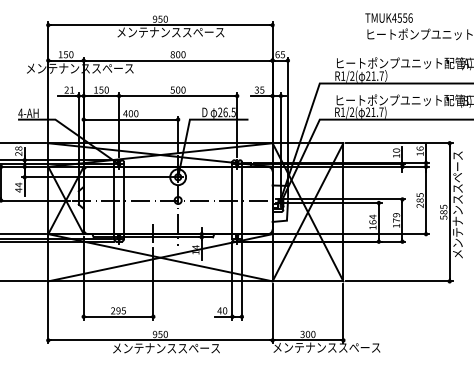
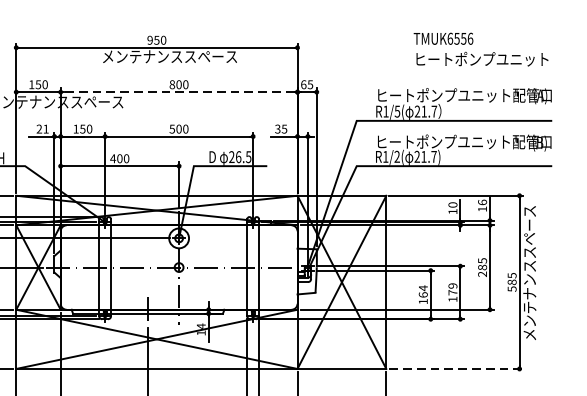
text: (394, 17) -> (450, 38), TMUK4556 -> TMUK6556
line: (177, 60) -> (178, 92), solid -> dashed
text: (352, 75) -> (397, 110), R1/2( -> R1/5(
line: (399, 281) -> (456, 369), solid -> dashed

